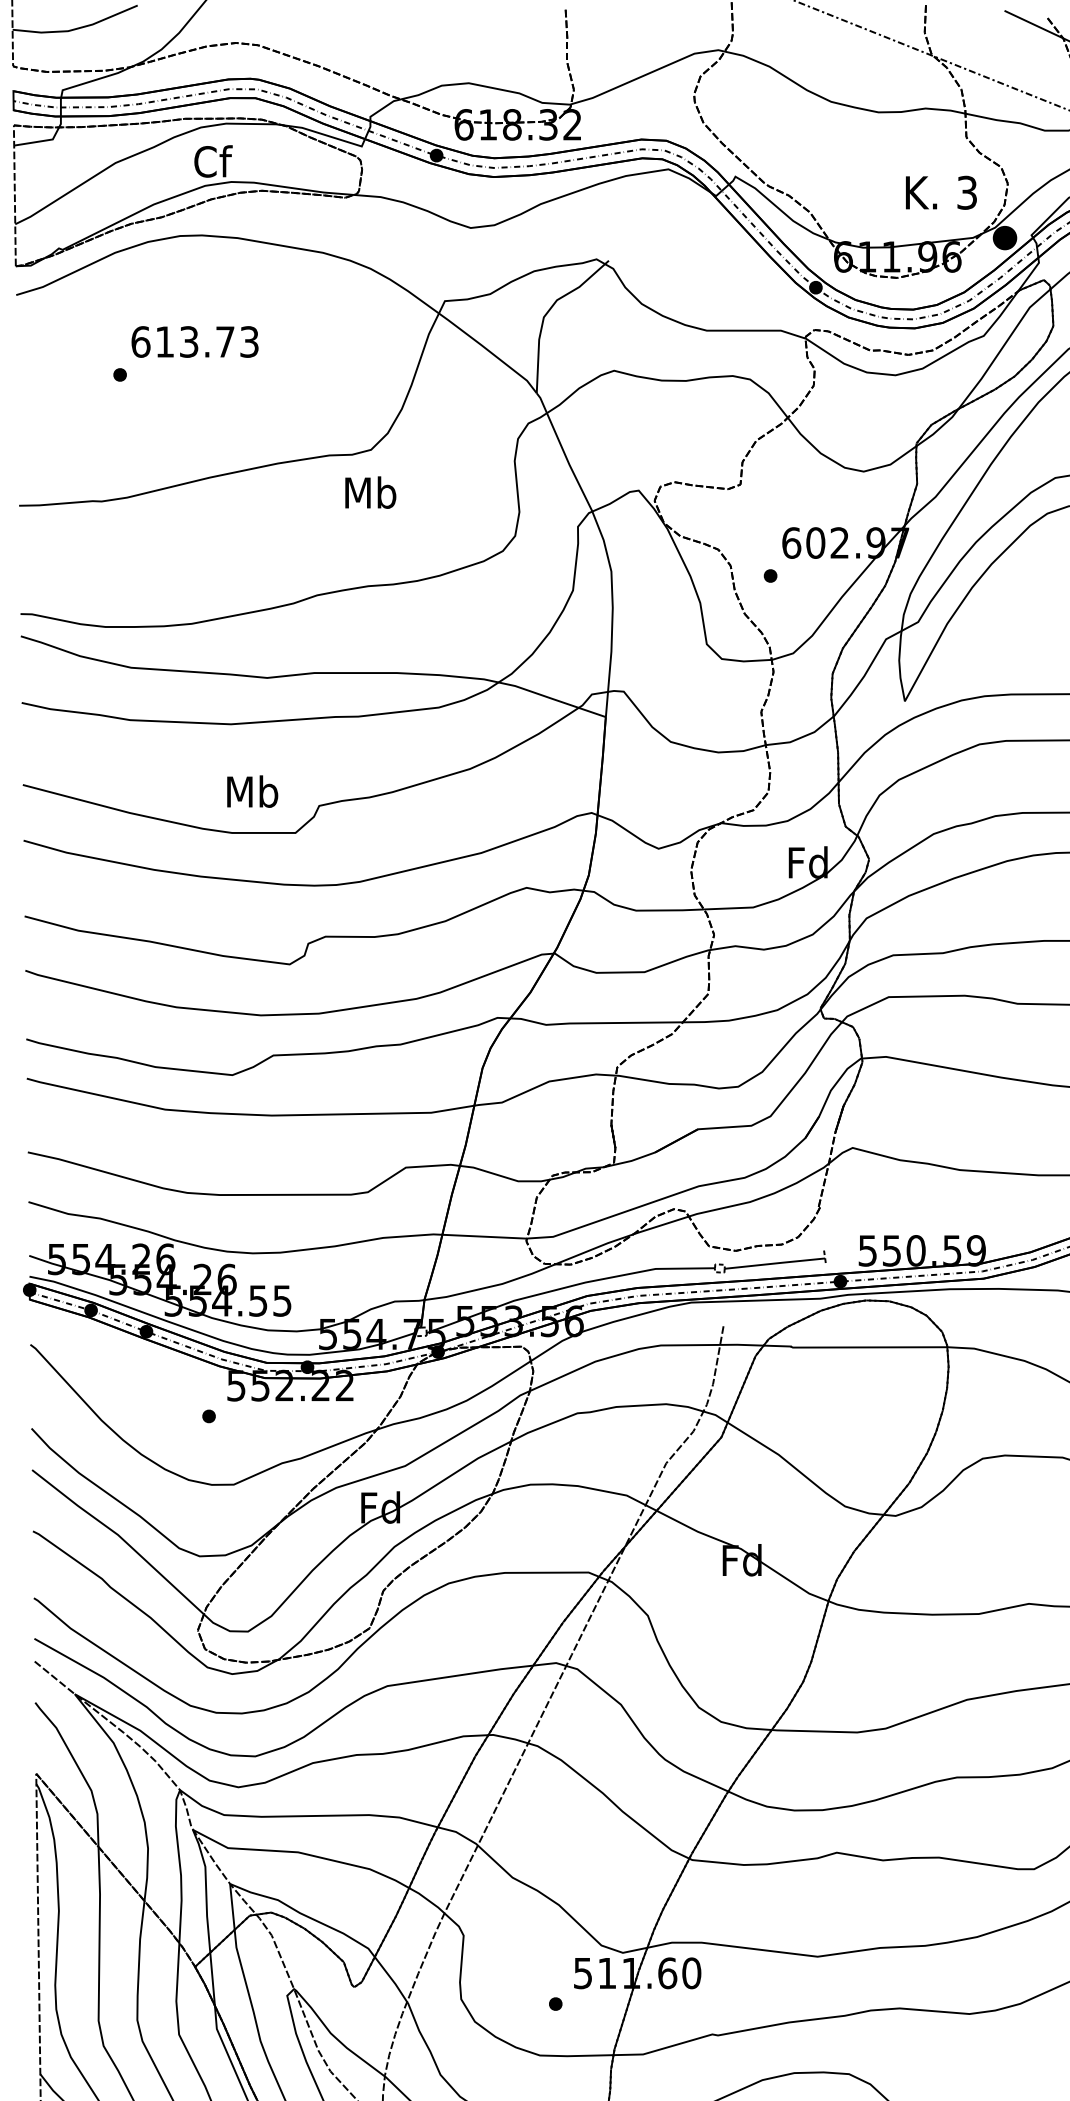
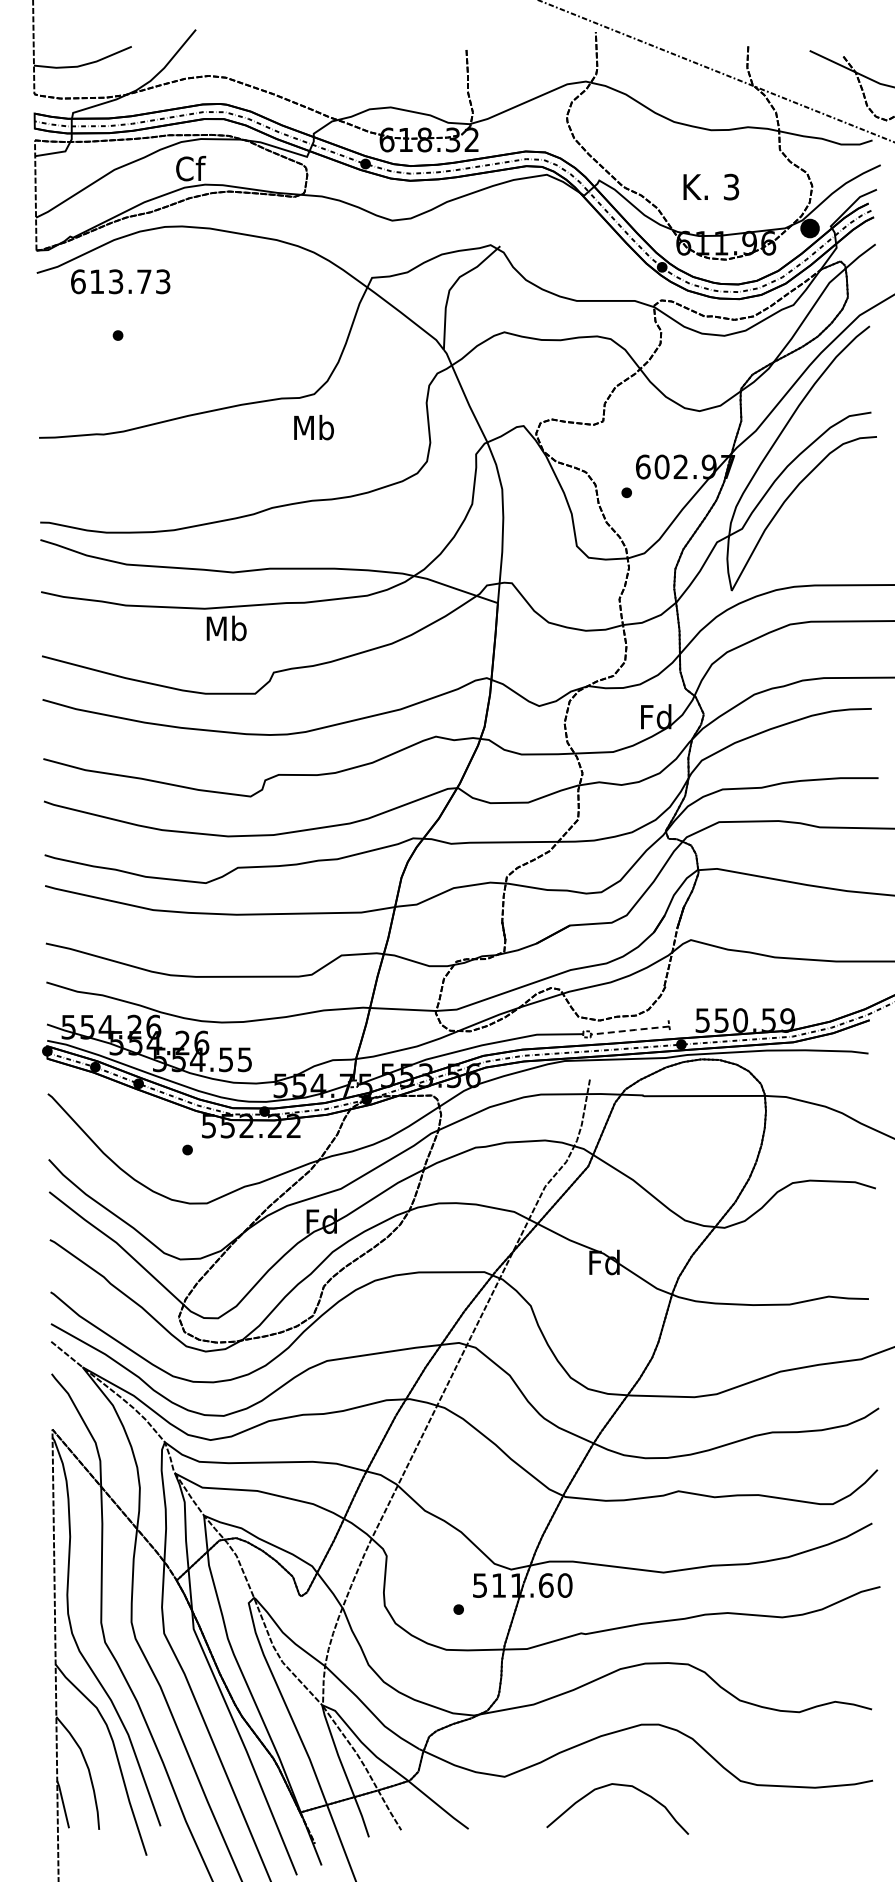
text: (941, 192) -> (711, 186), moved
text: (194, 341) -> (120, 281), moved
text: (252, 791) -> (226, 628), moved
line: (775, 1263) -> (630, 1030), solid -> dashed

